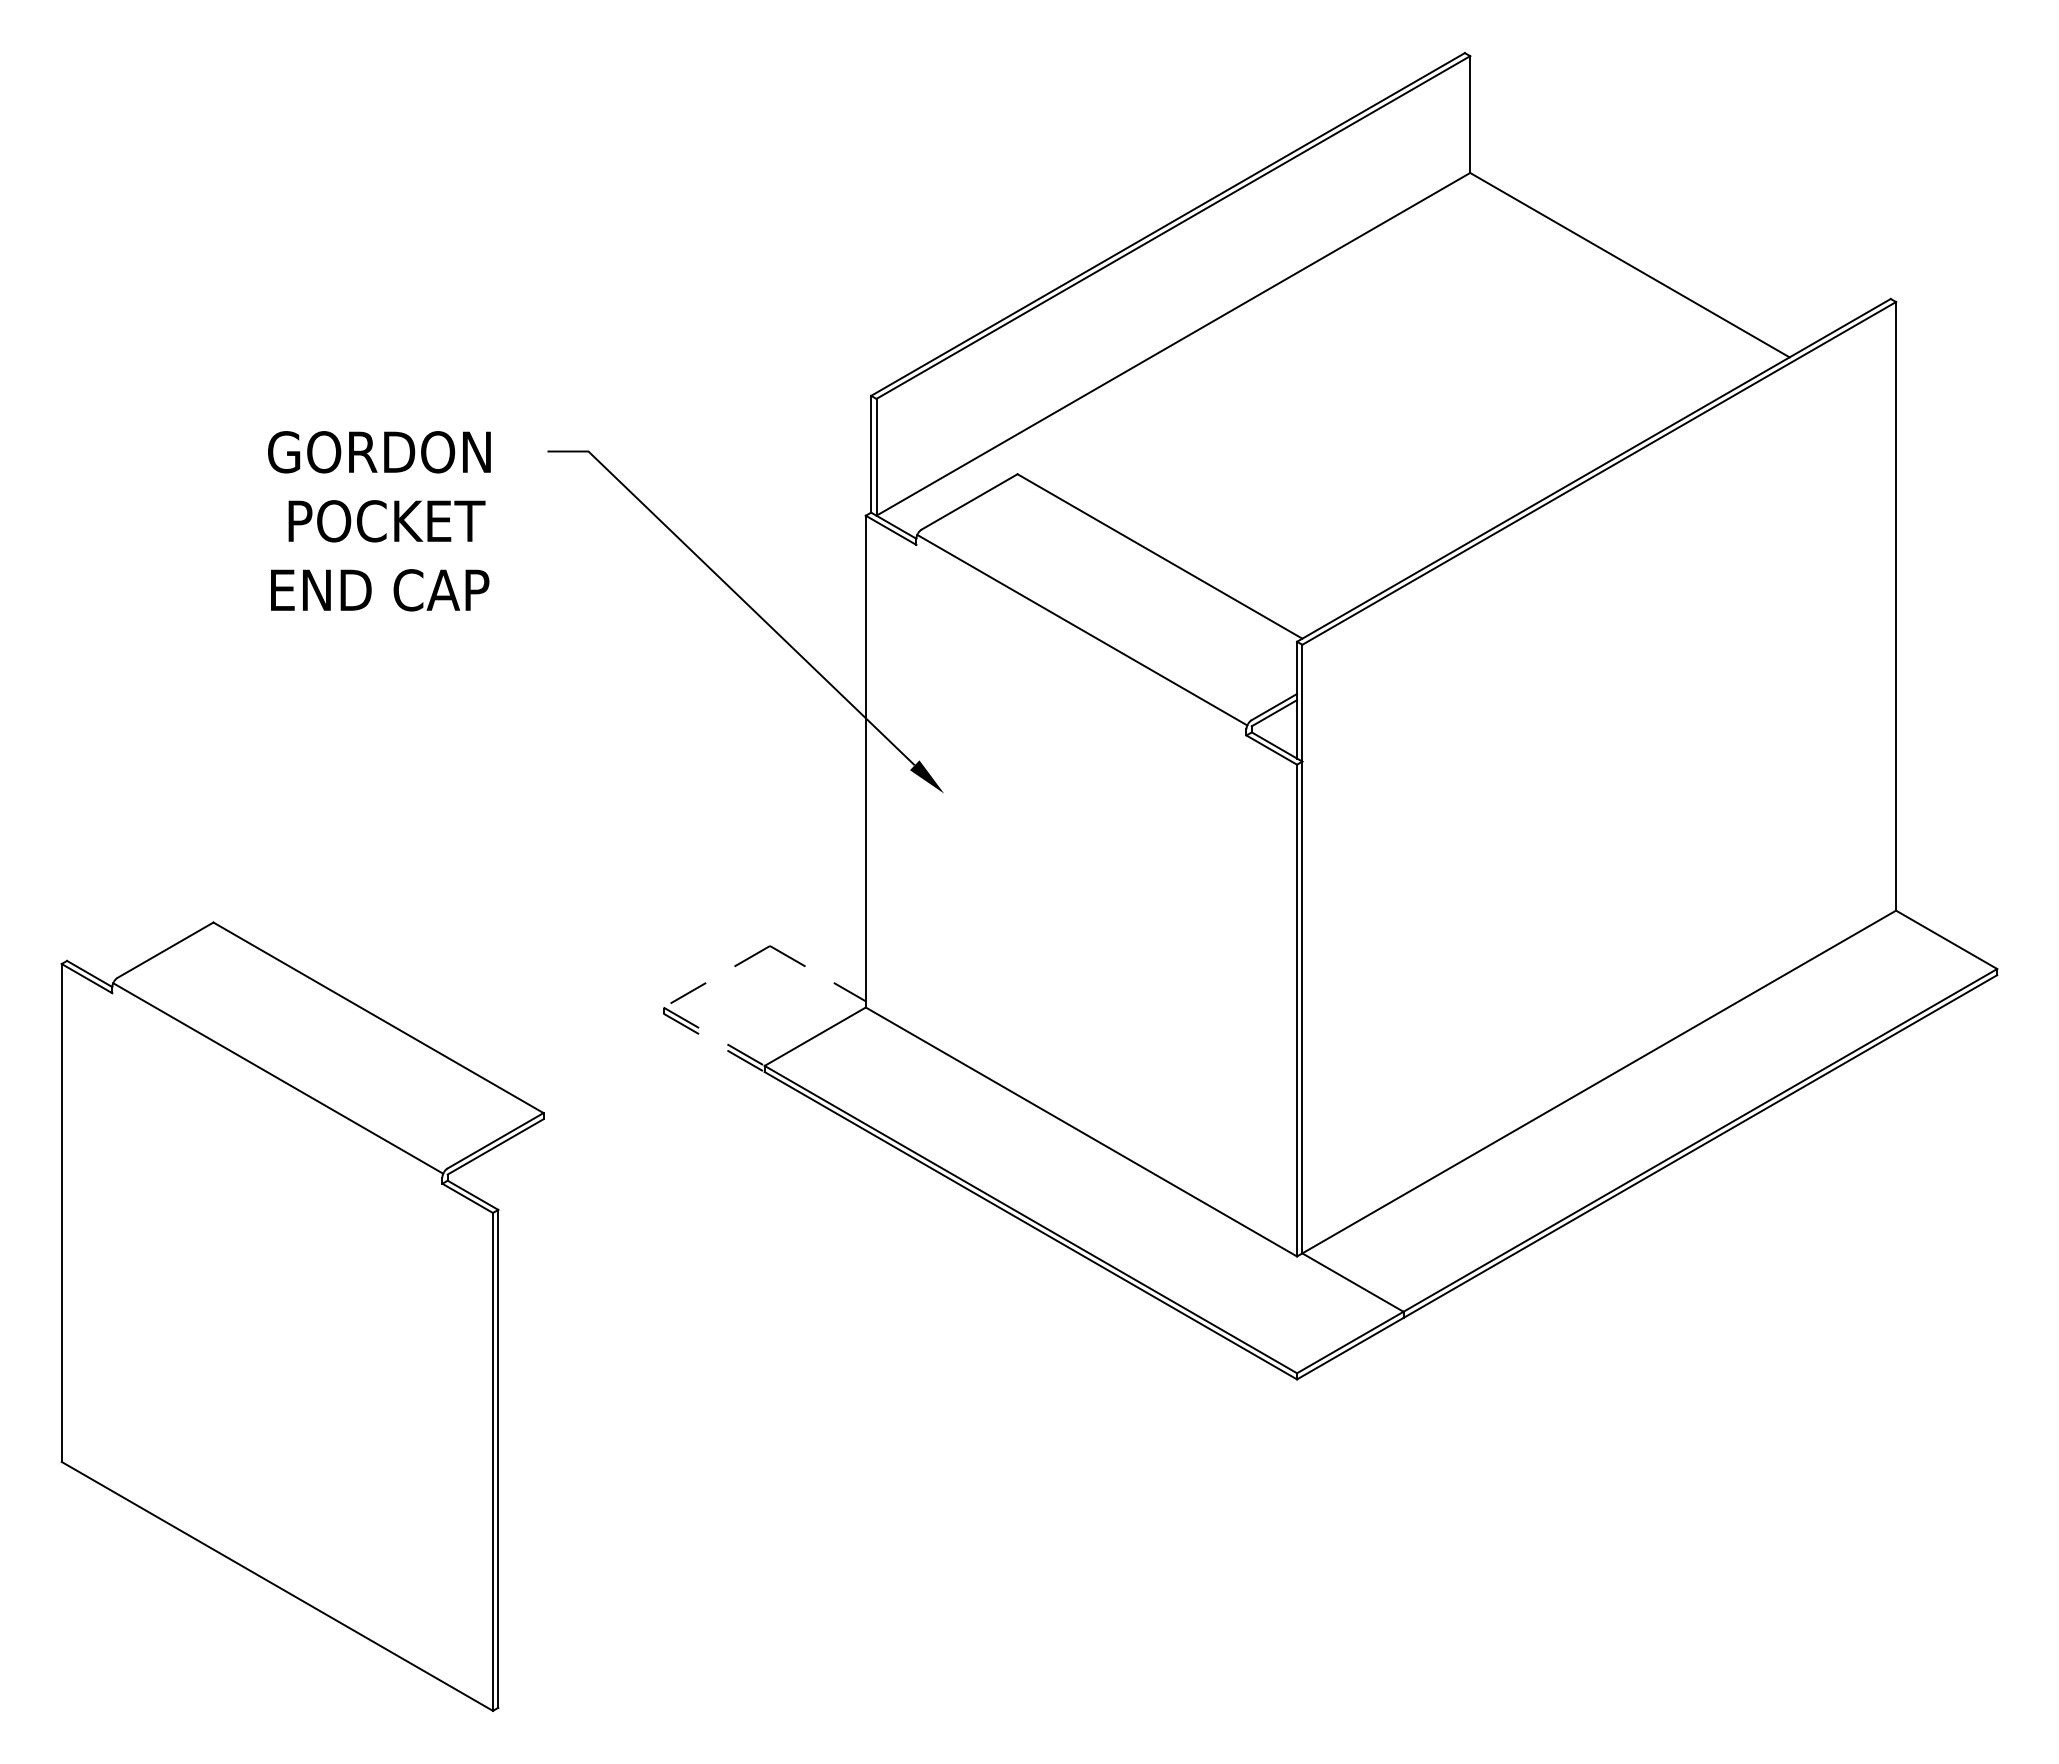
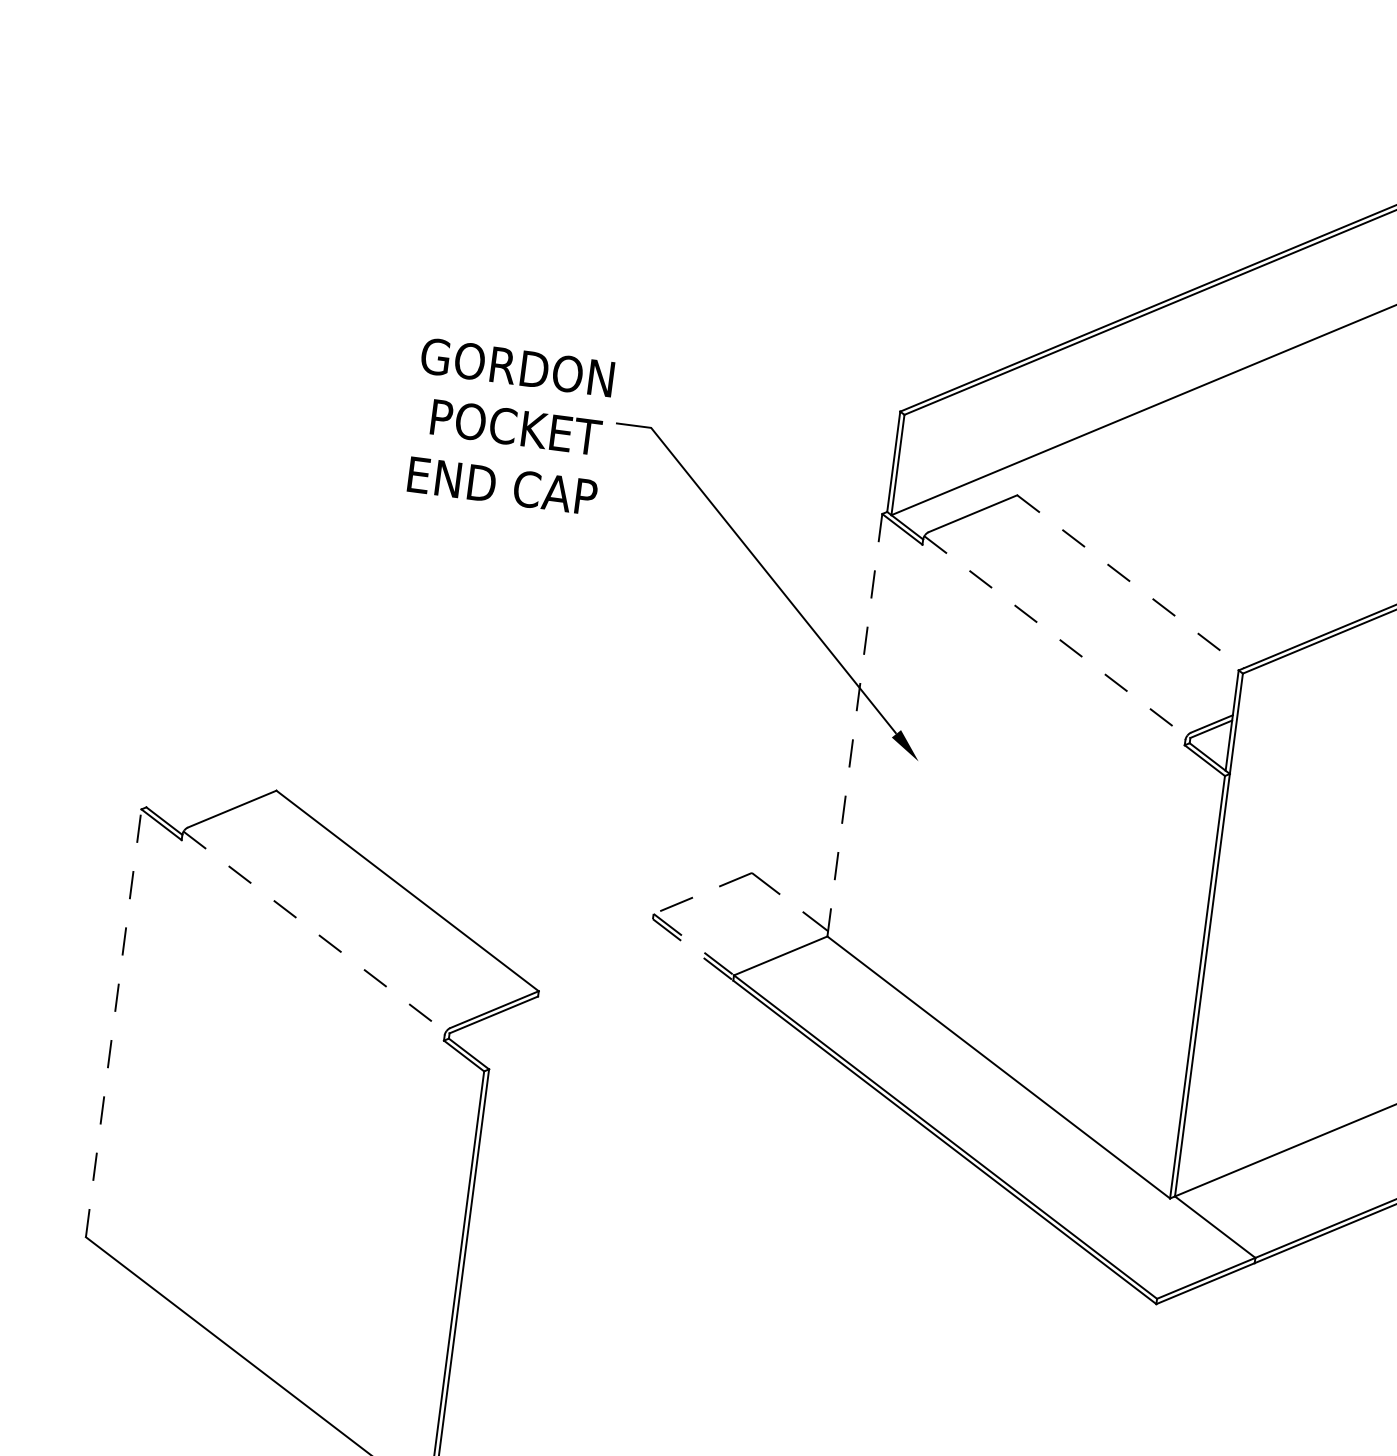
text: (379, 521) -> (509, 426), moved
line: (1160, 556) -> (1130, 581), solid -> dashed
line: (1082, 630) -> (1055, 636), solid -> dashed
line: (865, 761) -> (854, 725), solid -> dashed
line: (278, 1078) -> (314, 931), solid -> dashed
line: (61, 1212) -> (113, 1022), solid -> dashed

